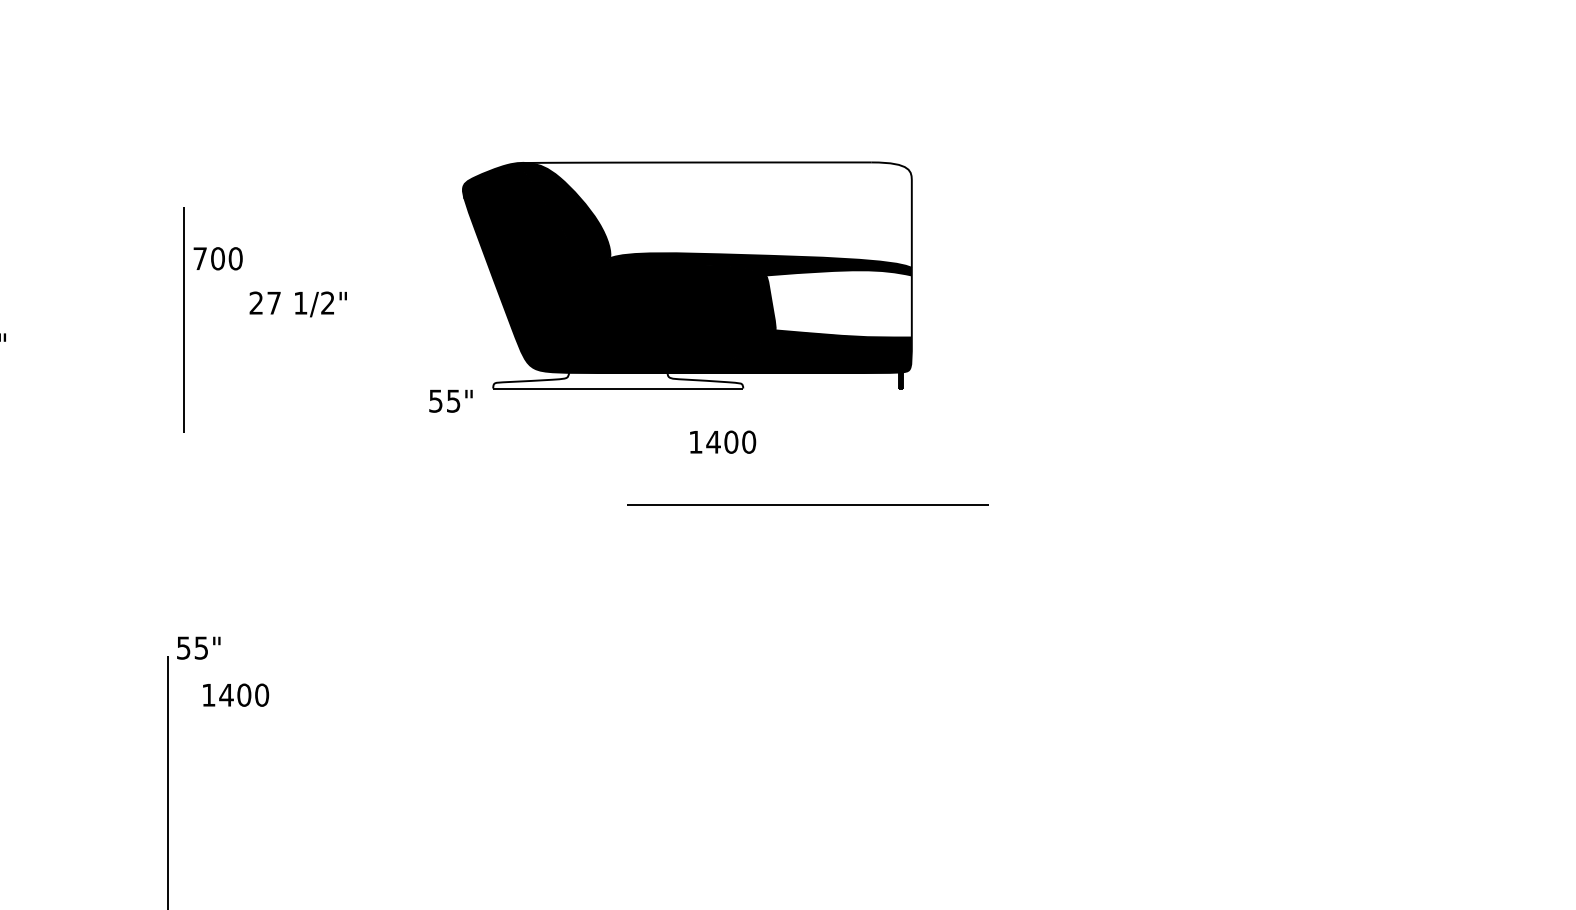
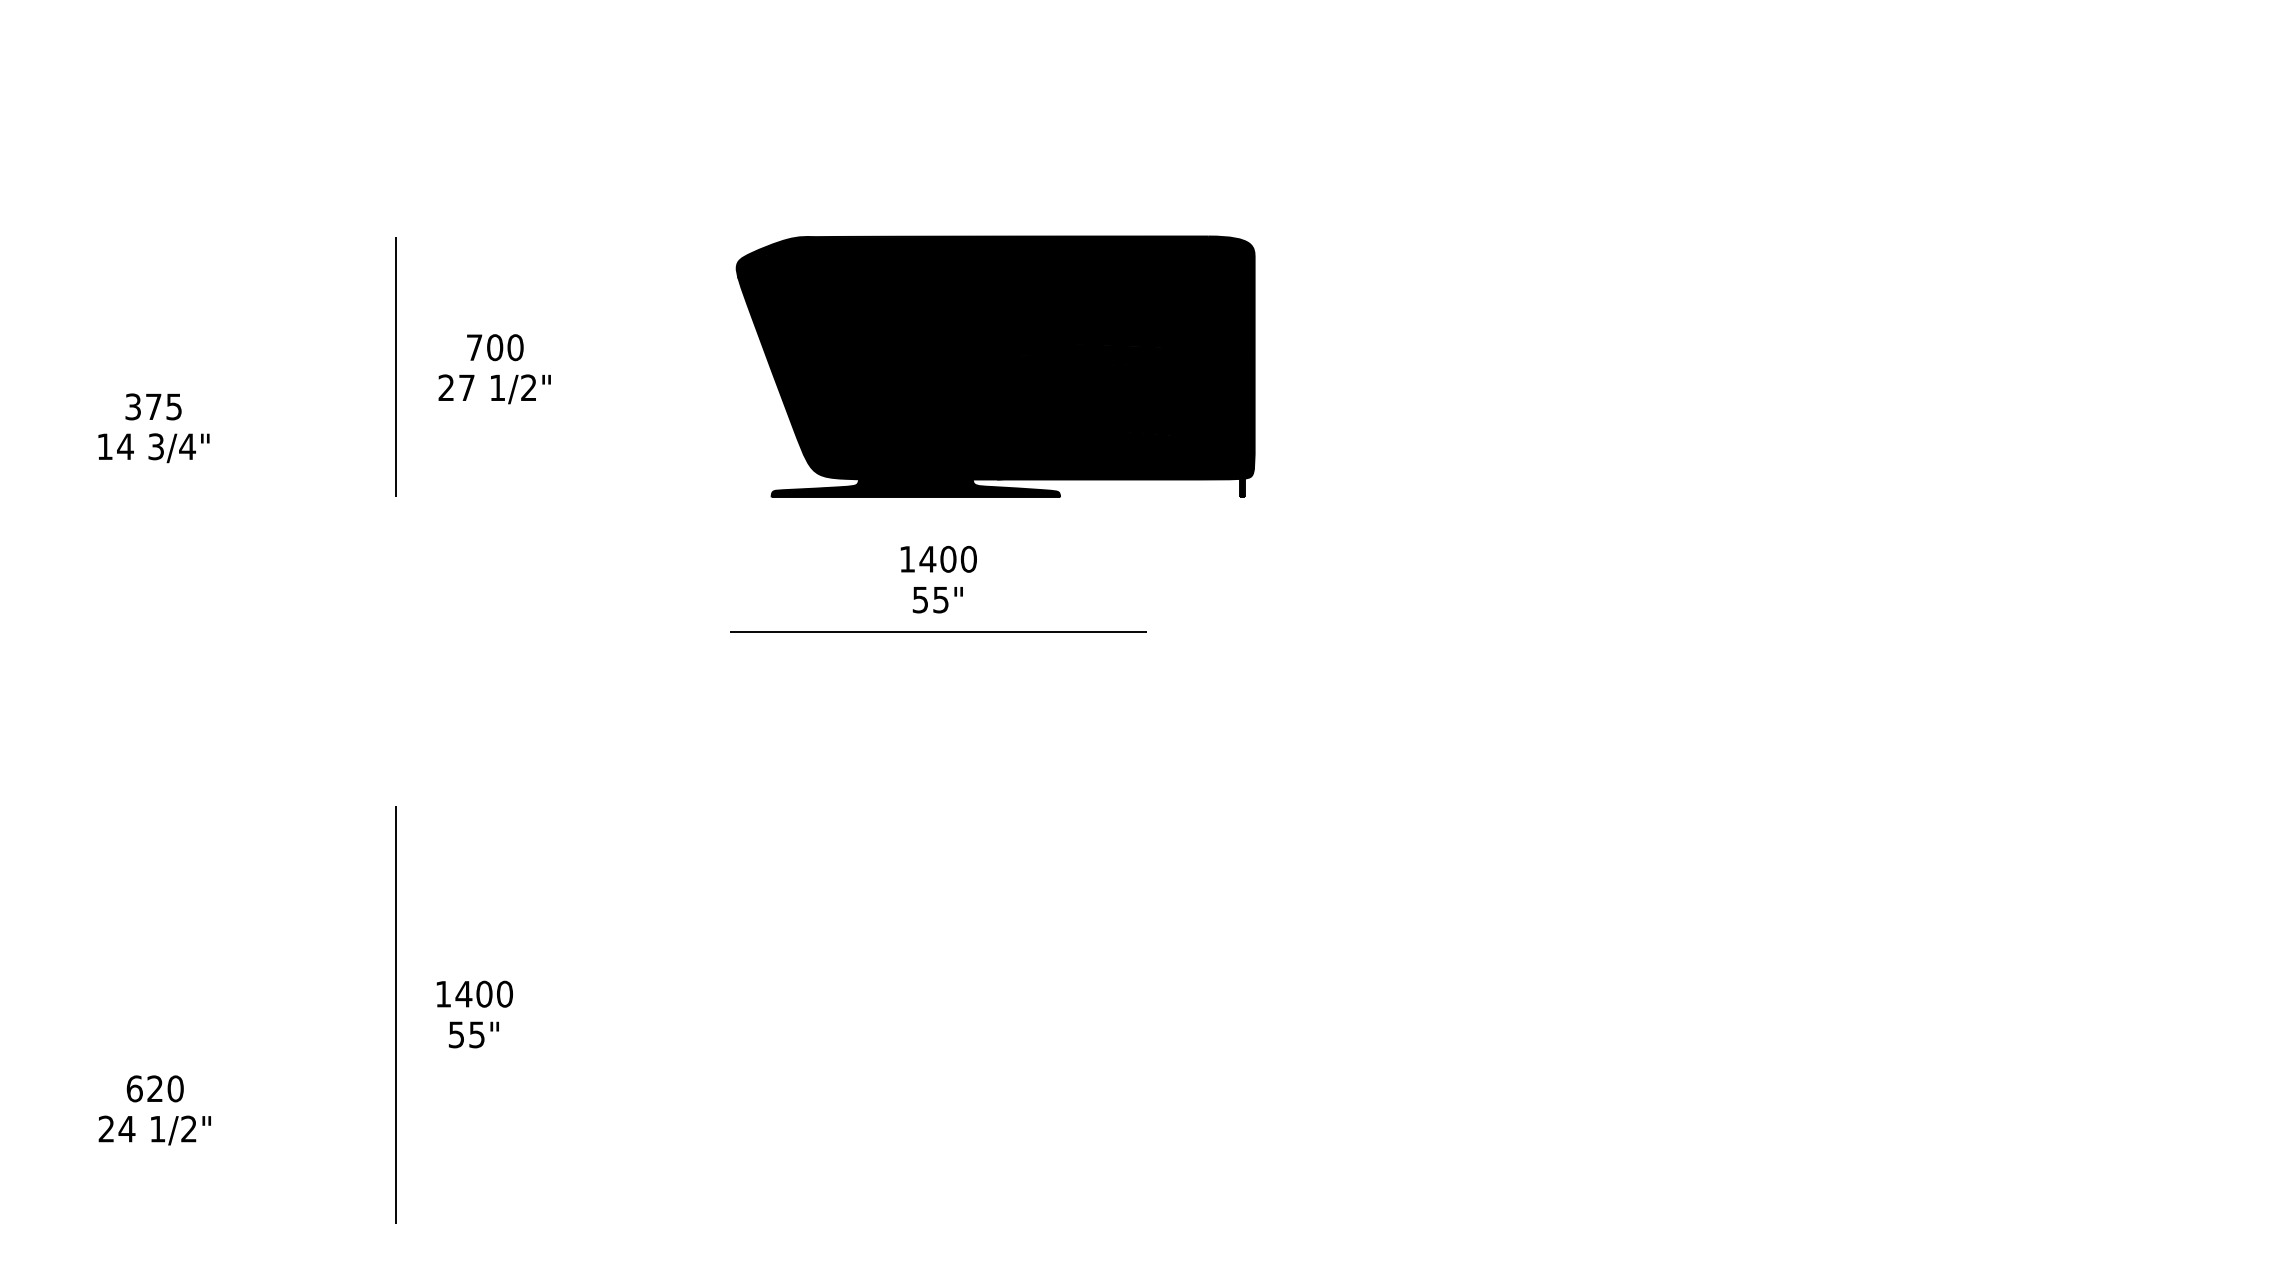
fill: (716, 215) -> (1029, 297), added
text: (218, 258) -> (495, 347), moved
fill: (838, 303) -> (1170, 399), added
text: (298, 304) -> (494, 389), moved
line: (183, 319) -> (395, 366), moved
fill: (617, 380) -> (915, 488), added
text: (450, 401) -> (937, 600), moved
text: (722, 441) -> (938, 558), moved
line: (808, 504) -> (938, 631), moved
text: (198, 647) -> (473, 1034), moved
text: (235, 694) -> (474, 993), moved

